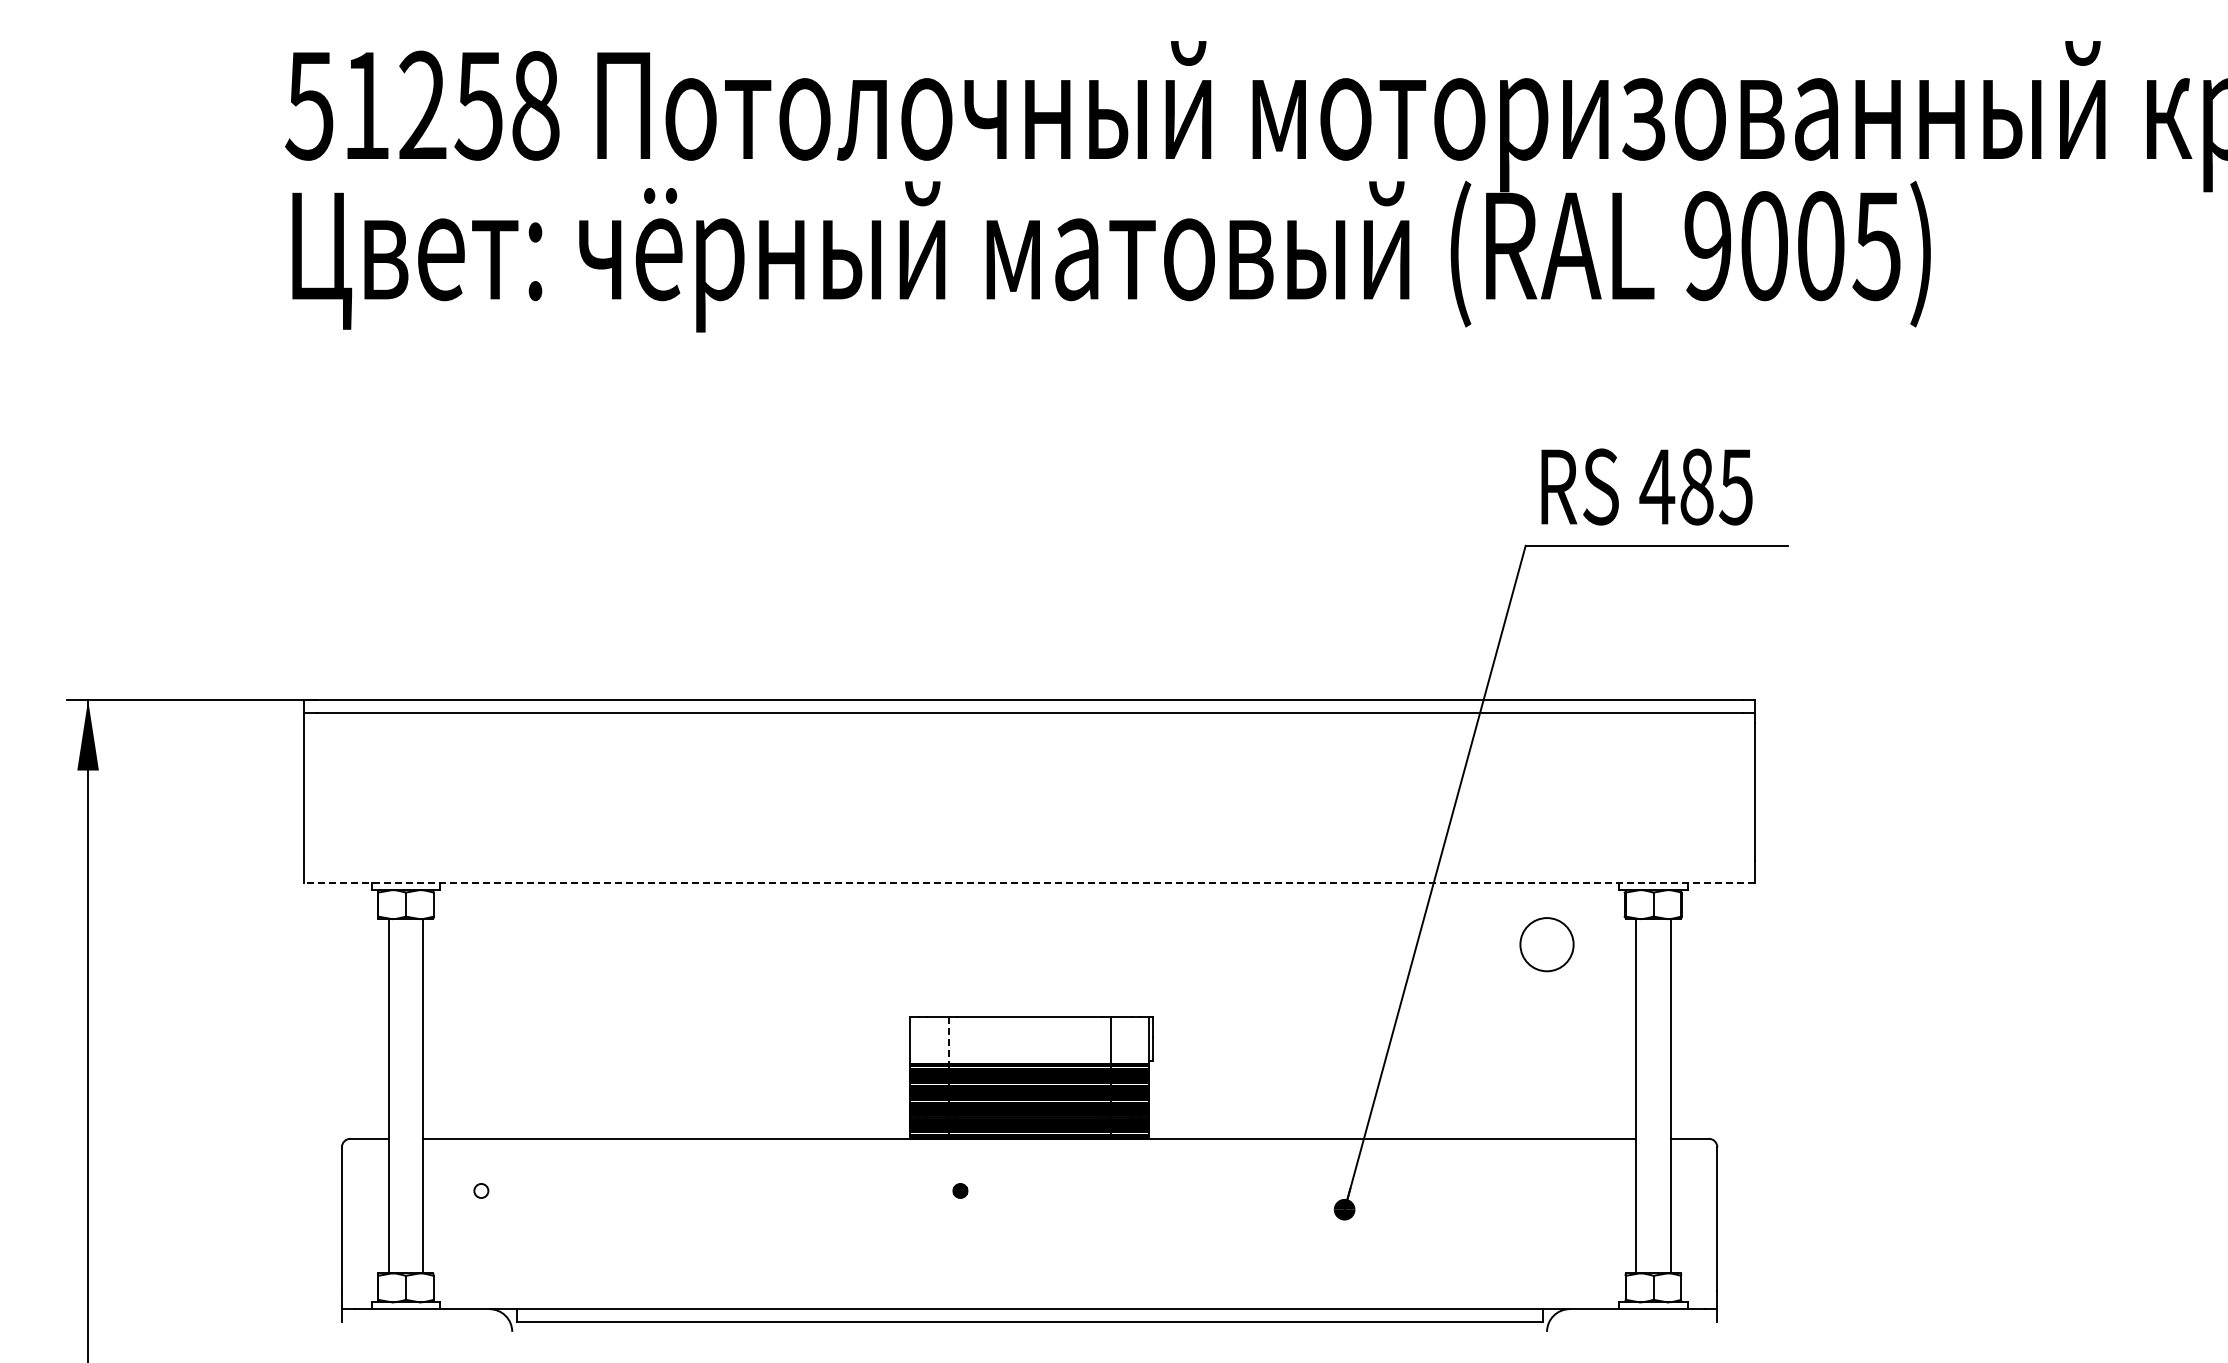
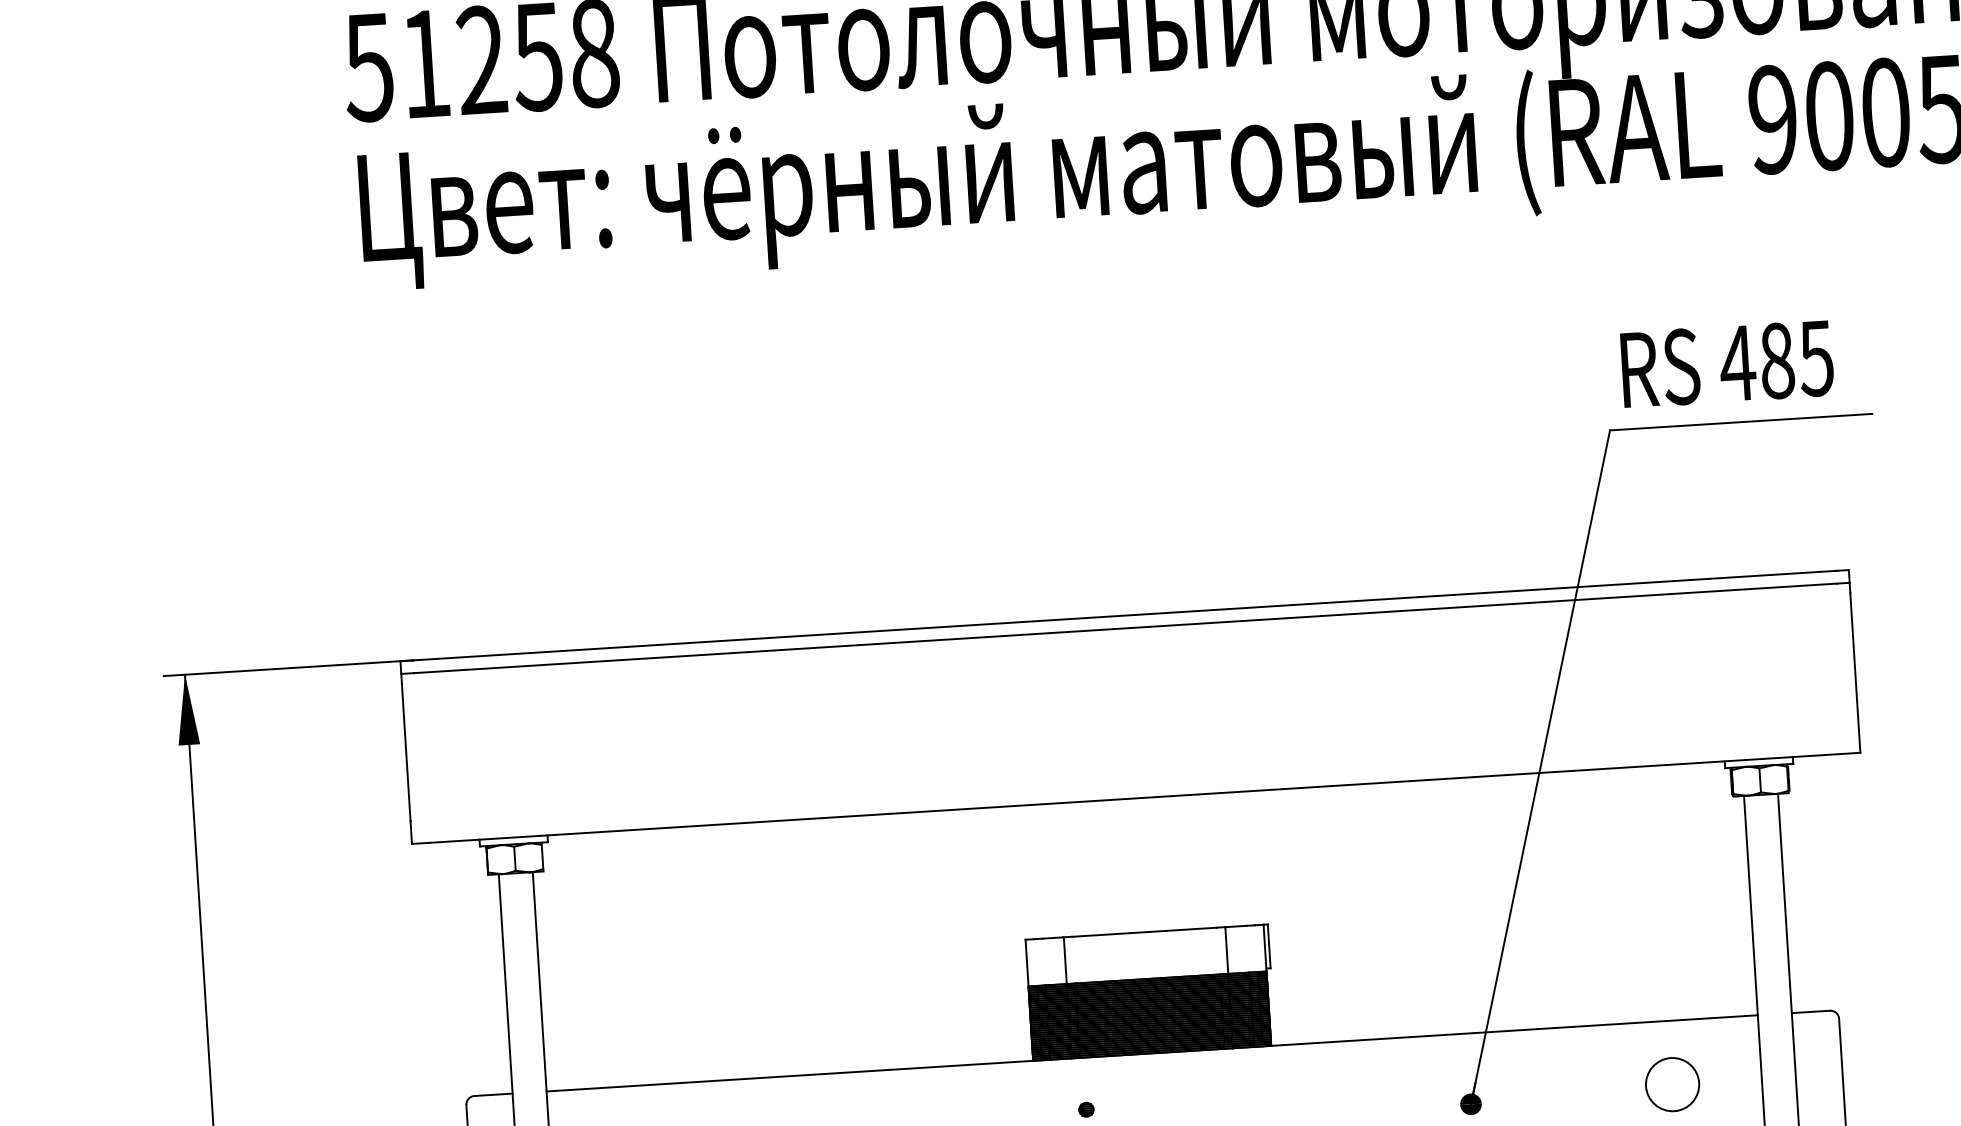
line: (1029, 883) -> (1136, 798), dashed -> solid
circle: (1546, 944) -> (1672, 1084), moved
line: (948, 1041) -> (1065, 961), dashed -> solid

